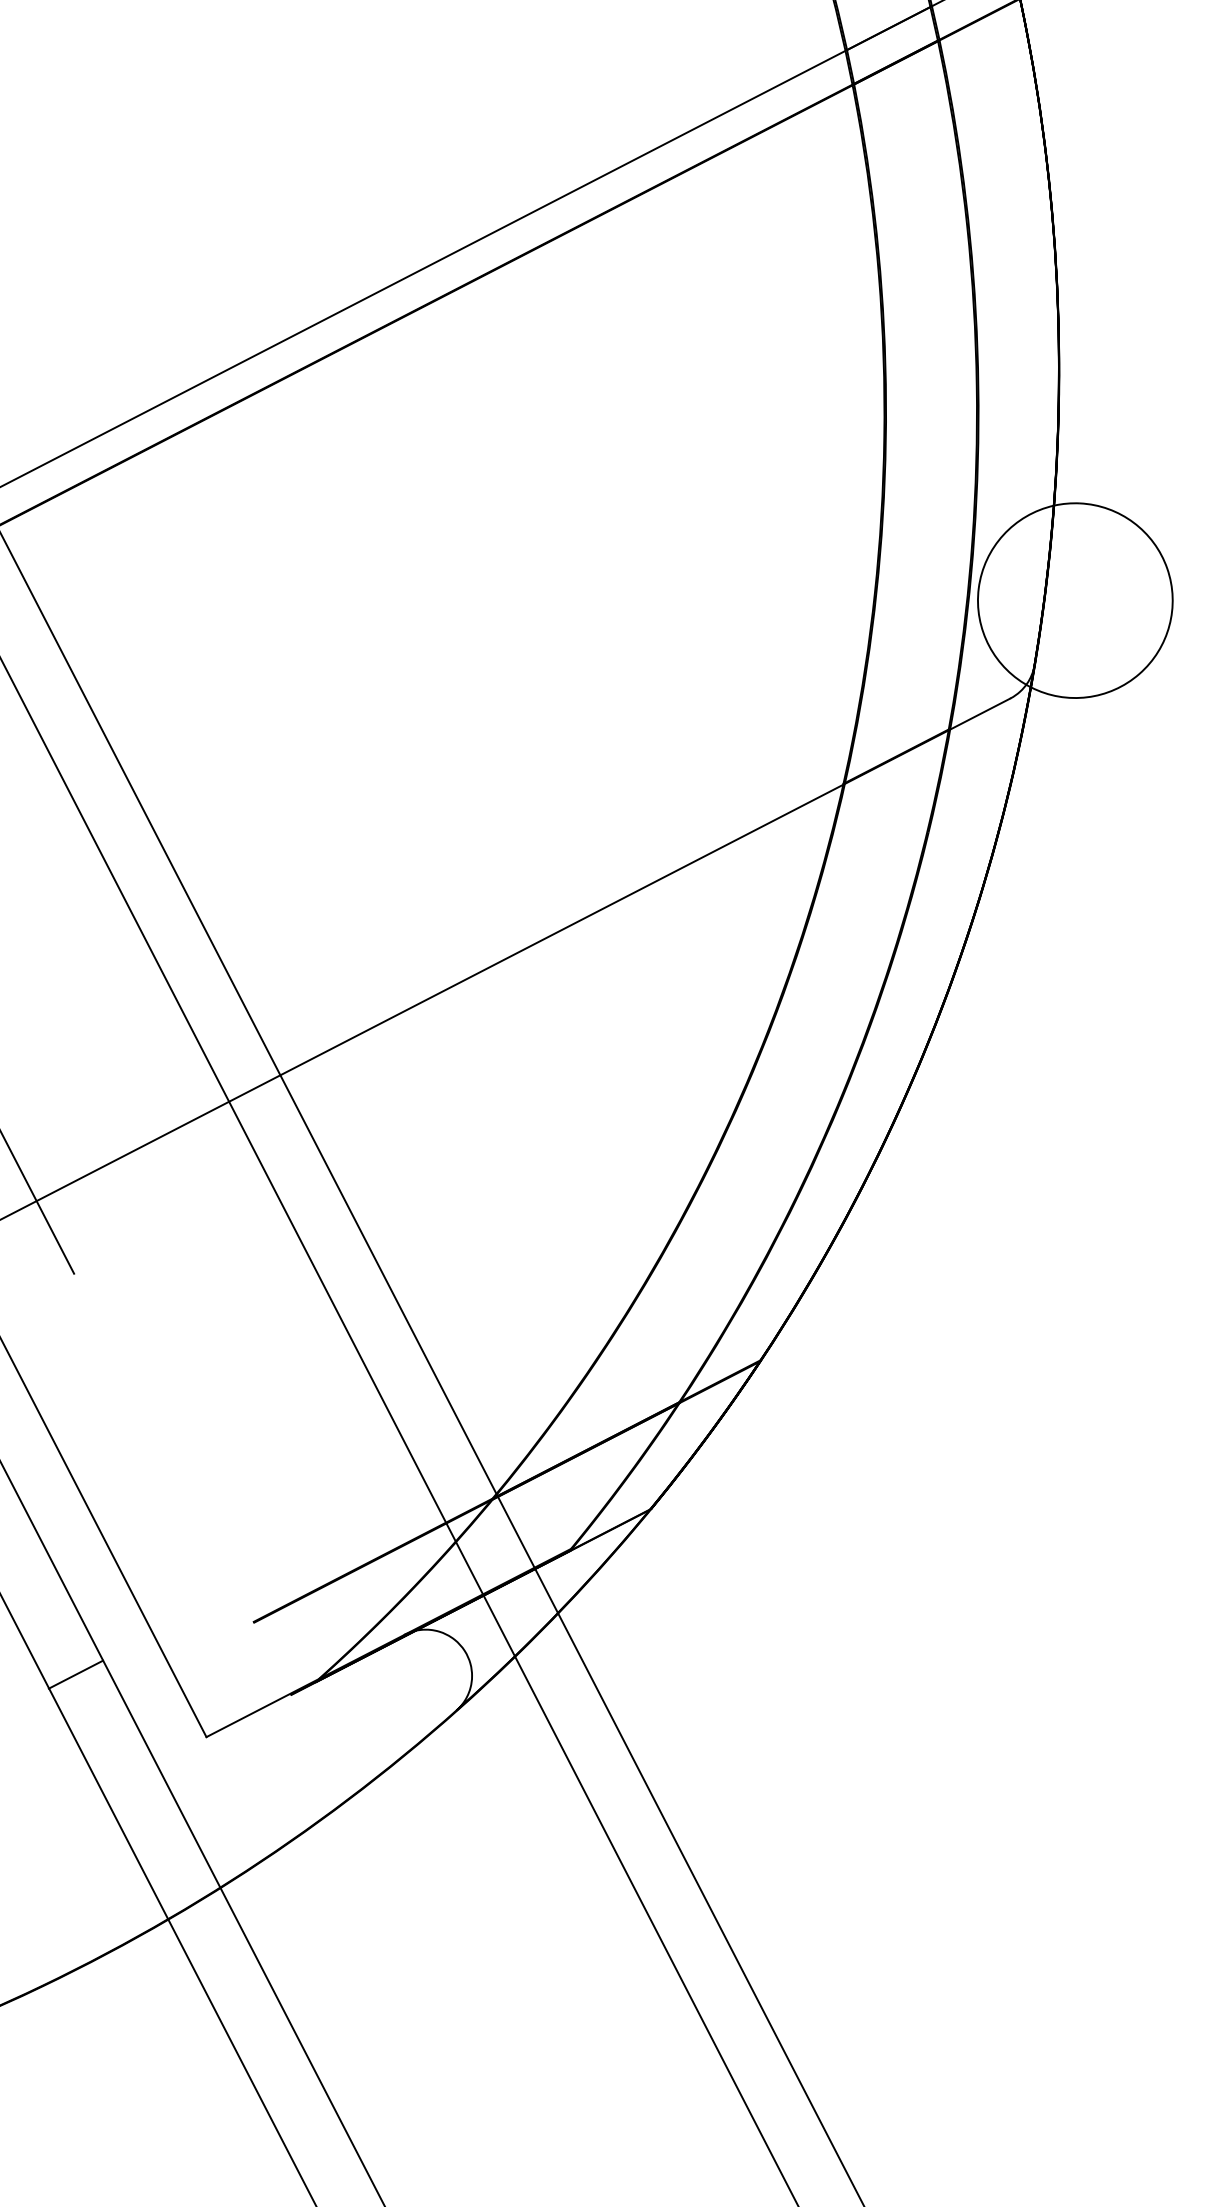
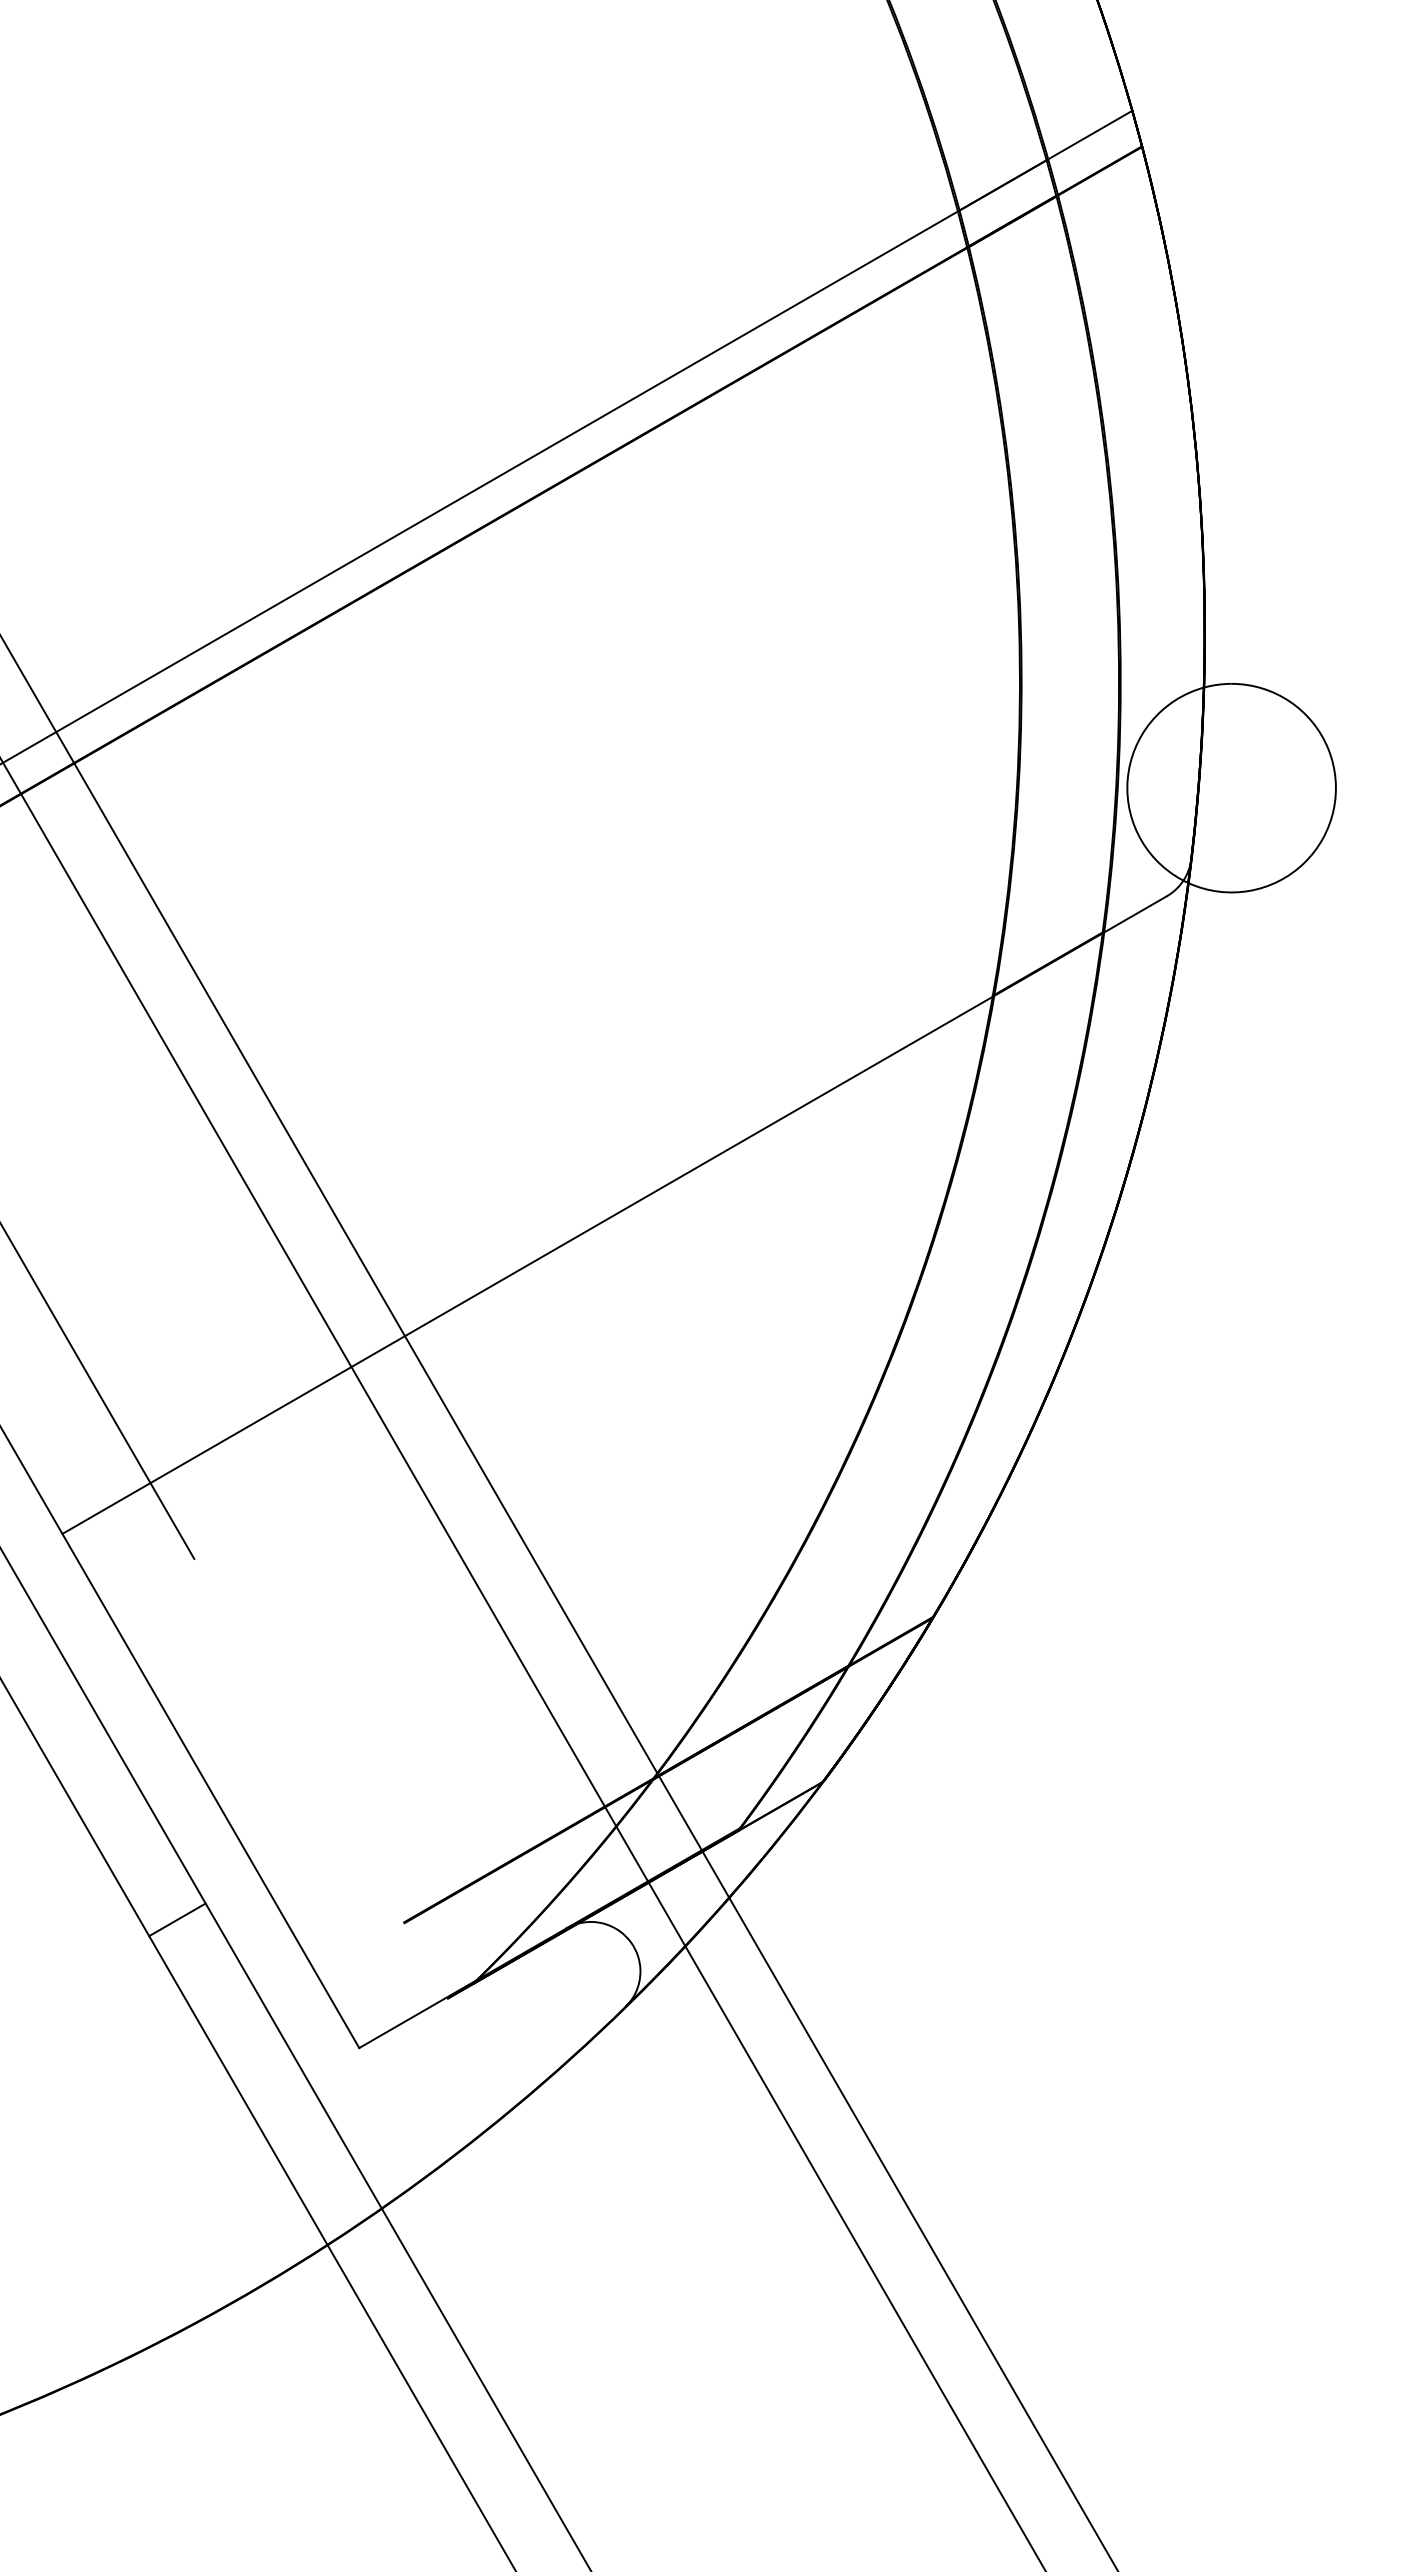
line: (76, 1674) -> (177, 1919), moved

